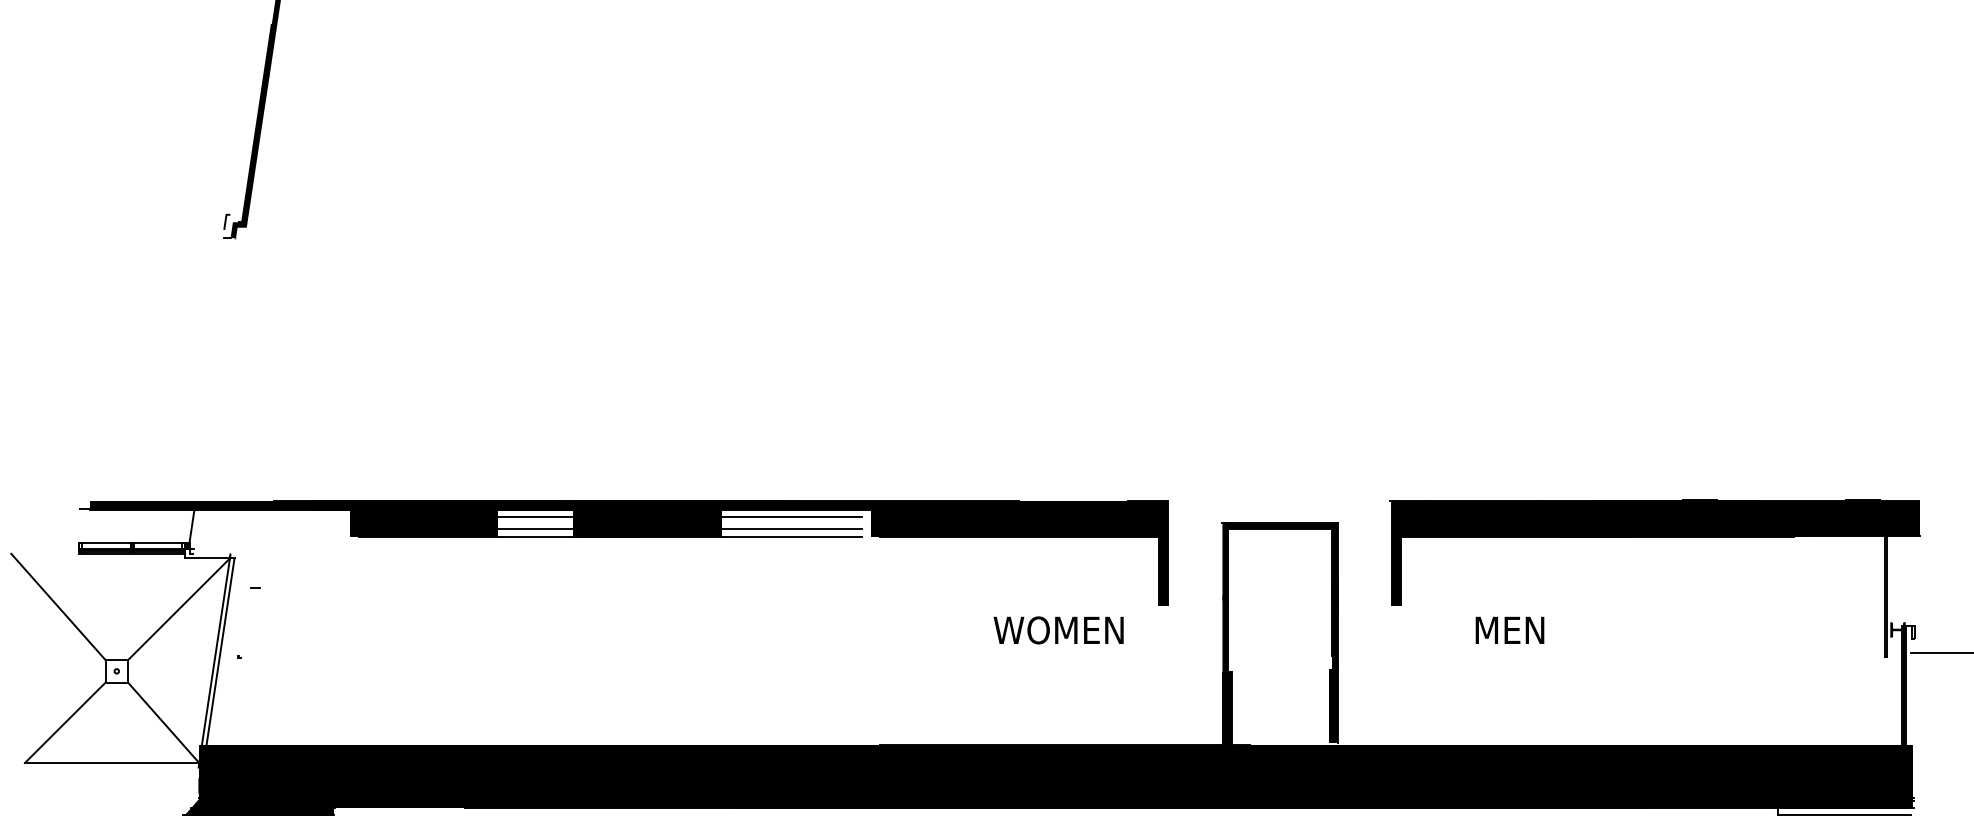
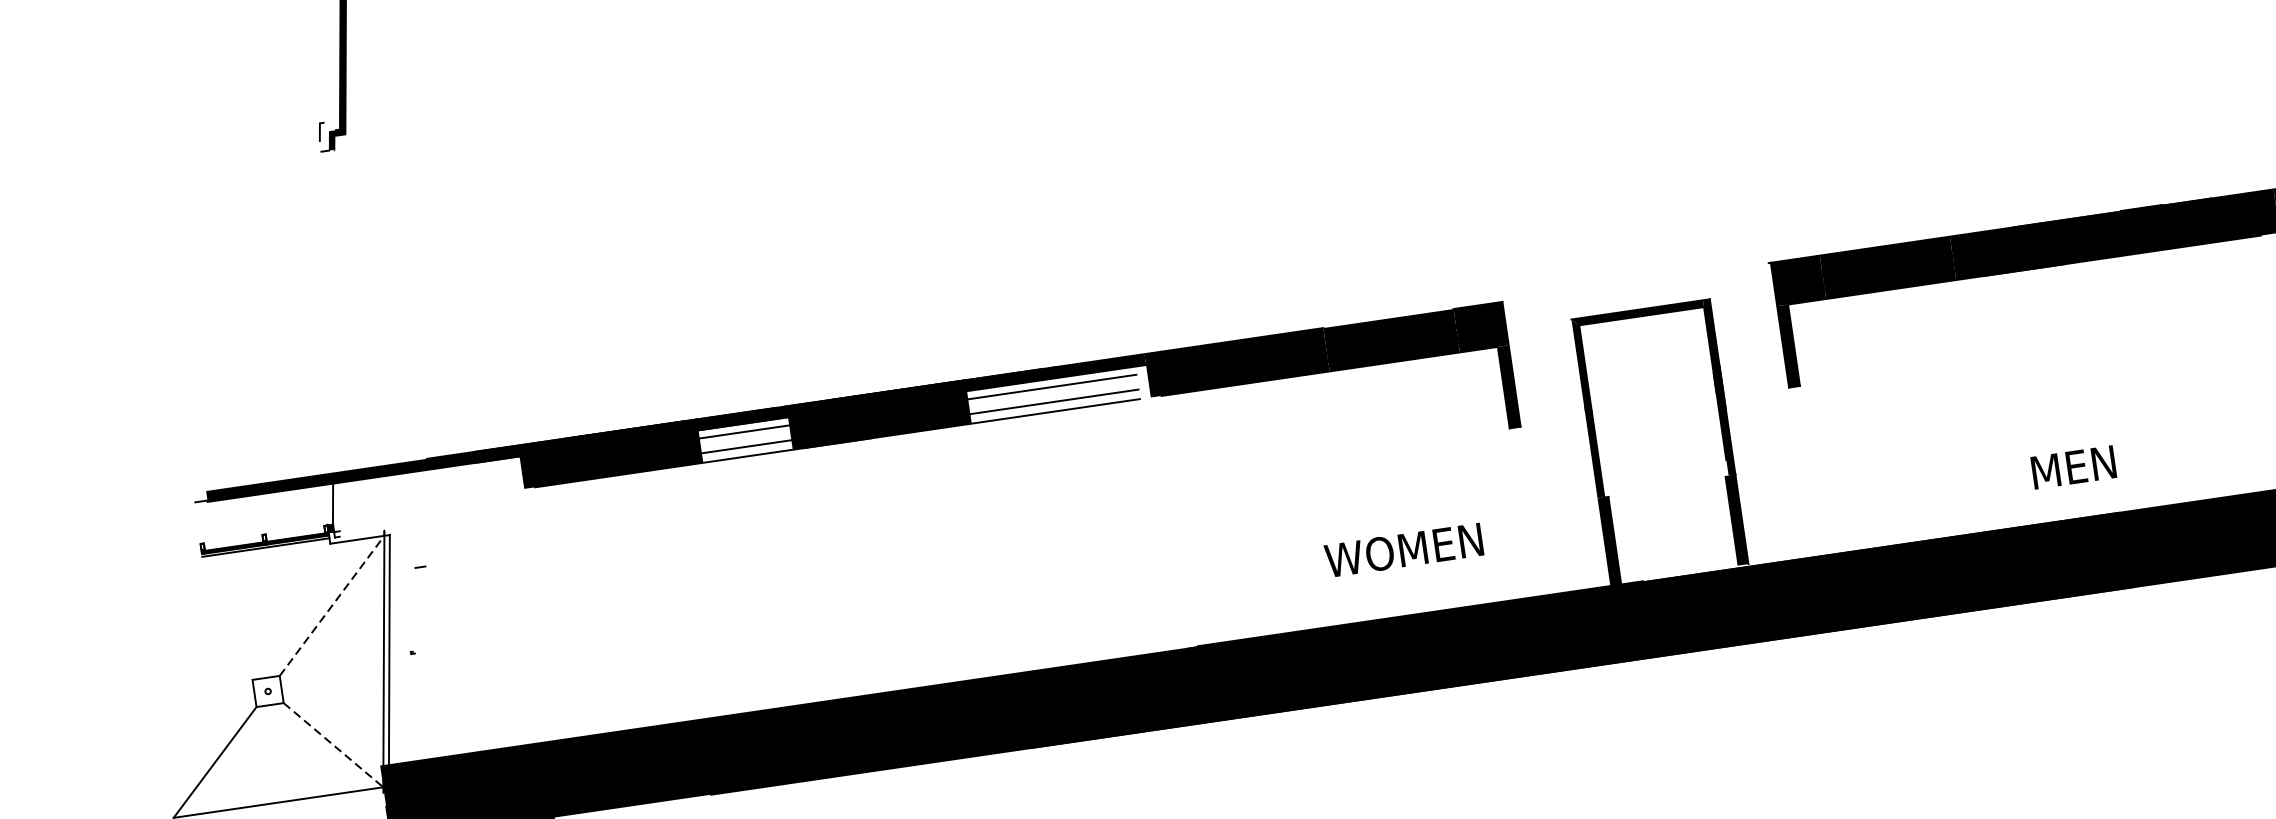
line: (132, 543) -> (264, 535), removed
line: (58, 606) -> (186, 623), removed
line: (179, 609) -> (332, 606), solid -> dashed
text: (1509, 629) -> (2073, 466), moved
text: (1058, 630) -> (1403, 550), moved
line: (163, 722) -> (333, 744), solid -> dashed

